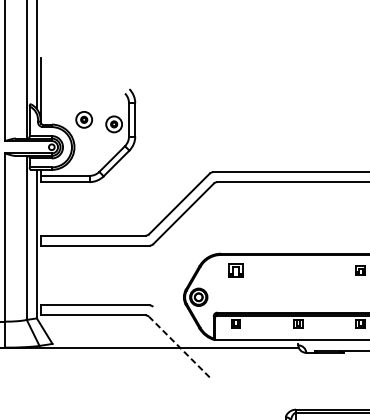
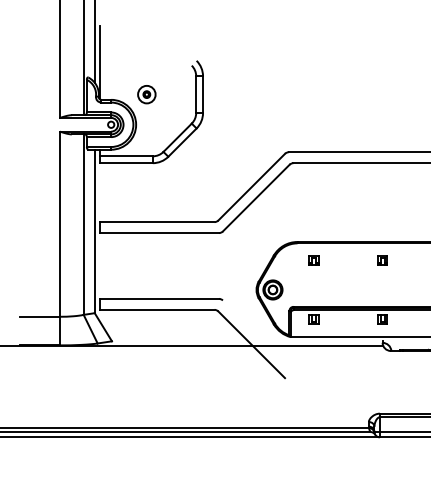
part: (113, 124) -> (179, 99), removed
part: (235, 270) -> (313, 260), size x0.62
part: (298, 270) -> (382, 260), added
line: (179, 346) -> (251, 344), dashed -> solid

